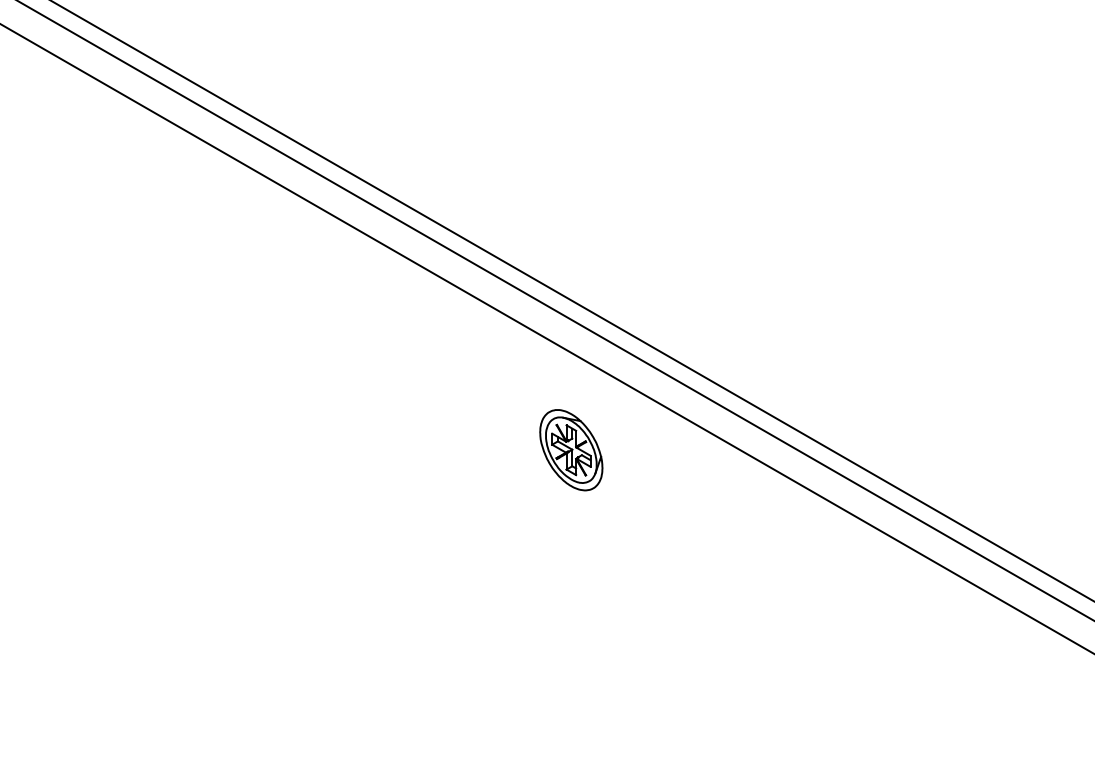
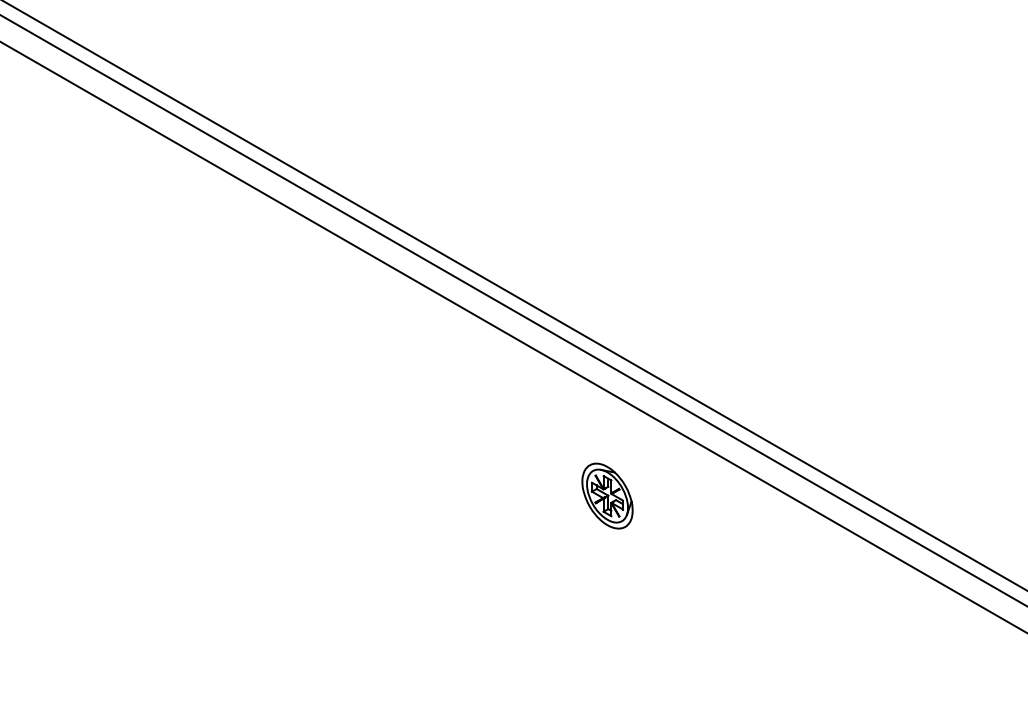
part: (571, 449) -> (607, 495), moved

